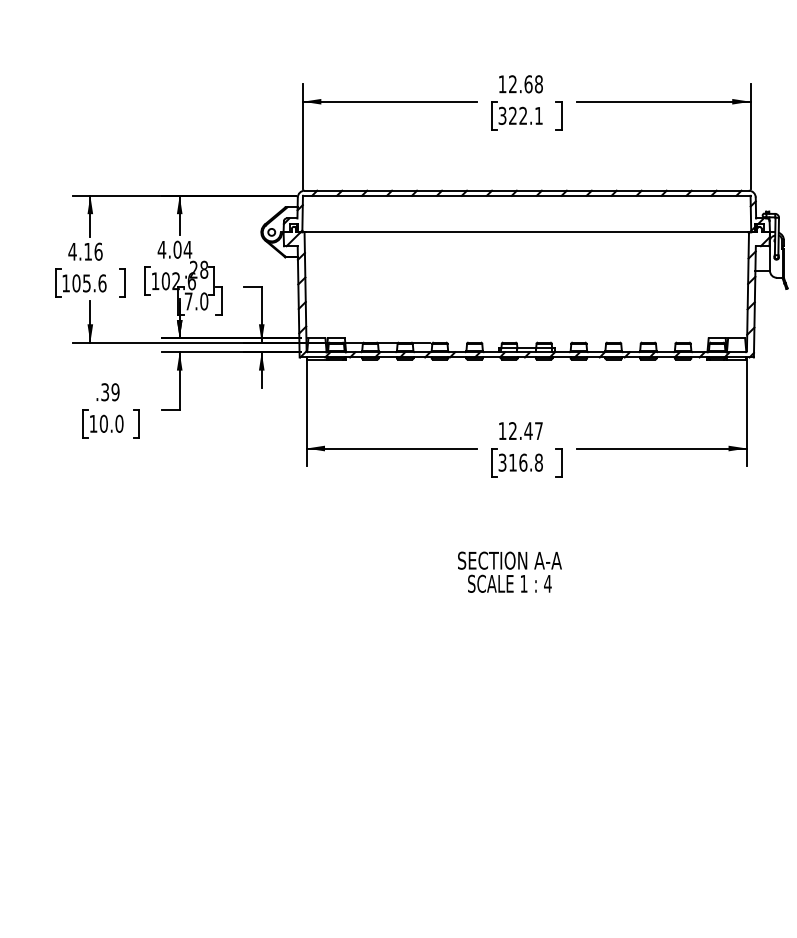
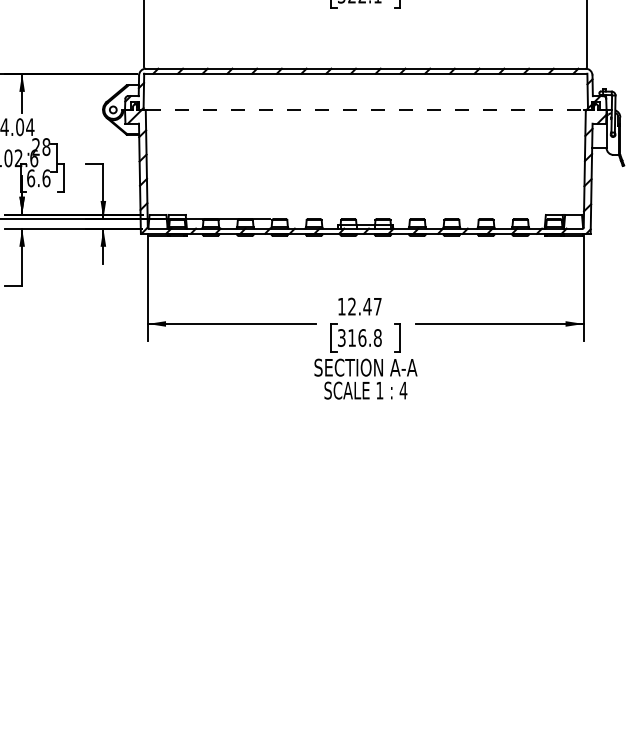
line: (526, 232) -> (365, 110), solid -> dashed
text: (196, 301) -> (38, 178), 7.0 -> 6.6
text: (509, 571) -> (365, 378), moved

